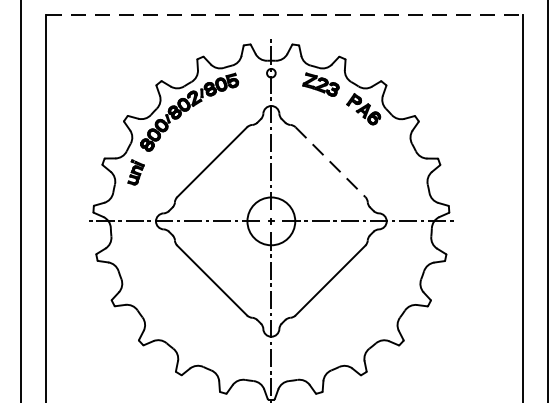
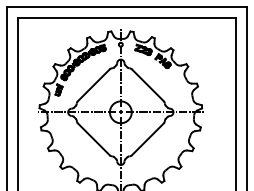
line: (285, 15) -> (127, 18), dashed -> solid
line: (329, 162) -> (147, 85), dashed -> solid

